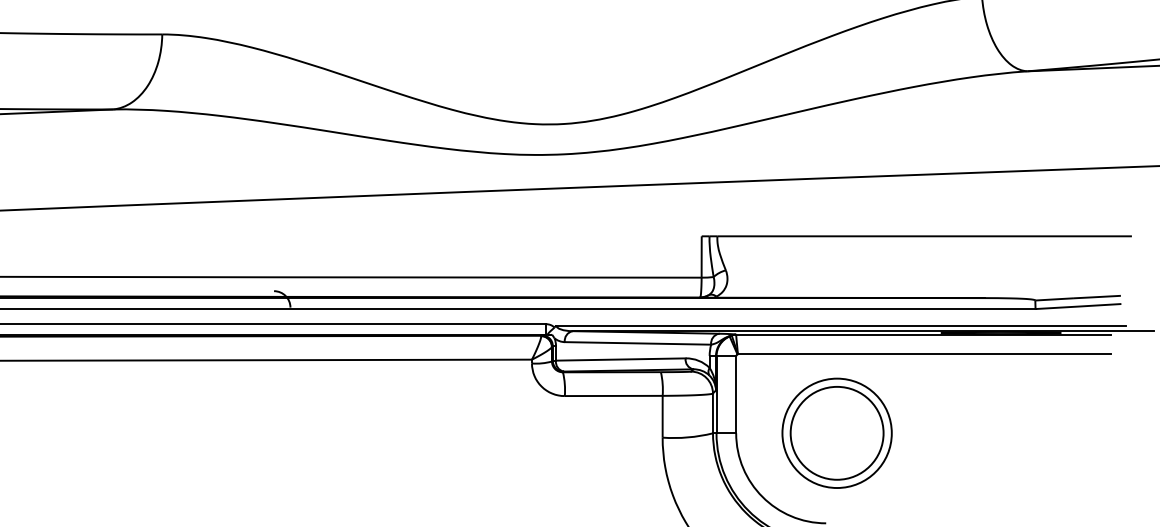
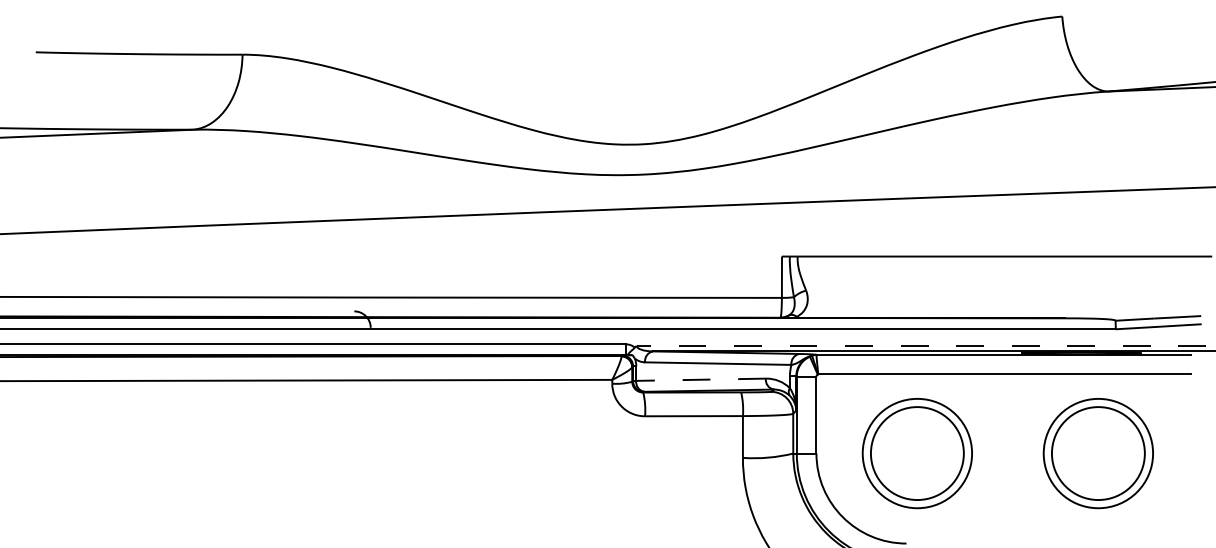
line: (841, 325) -> (921, 345), solid -> dashed
line: (621, 359) -> (701, 379), solid -> dashed
part: (1017, 433) -> (1097, 453), added

